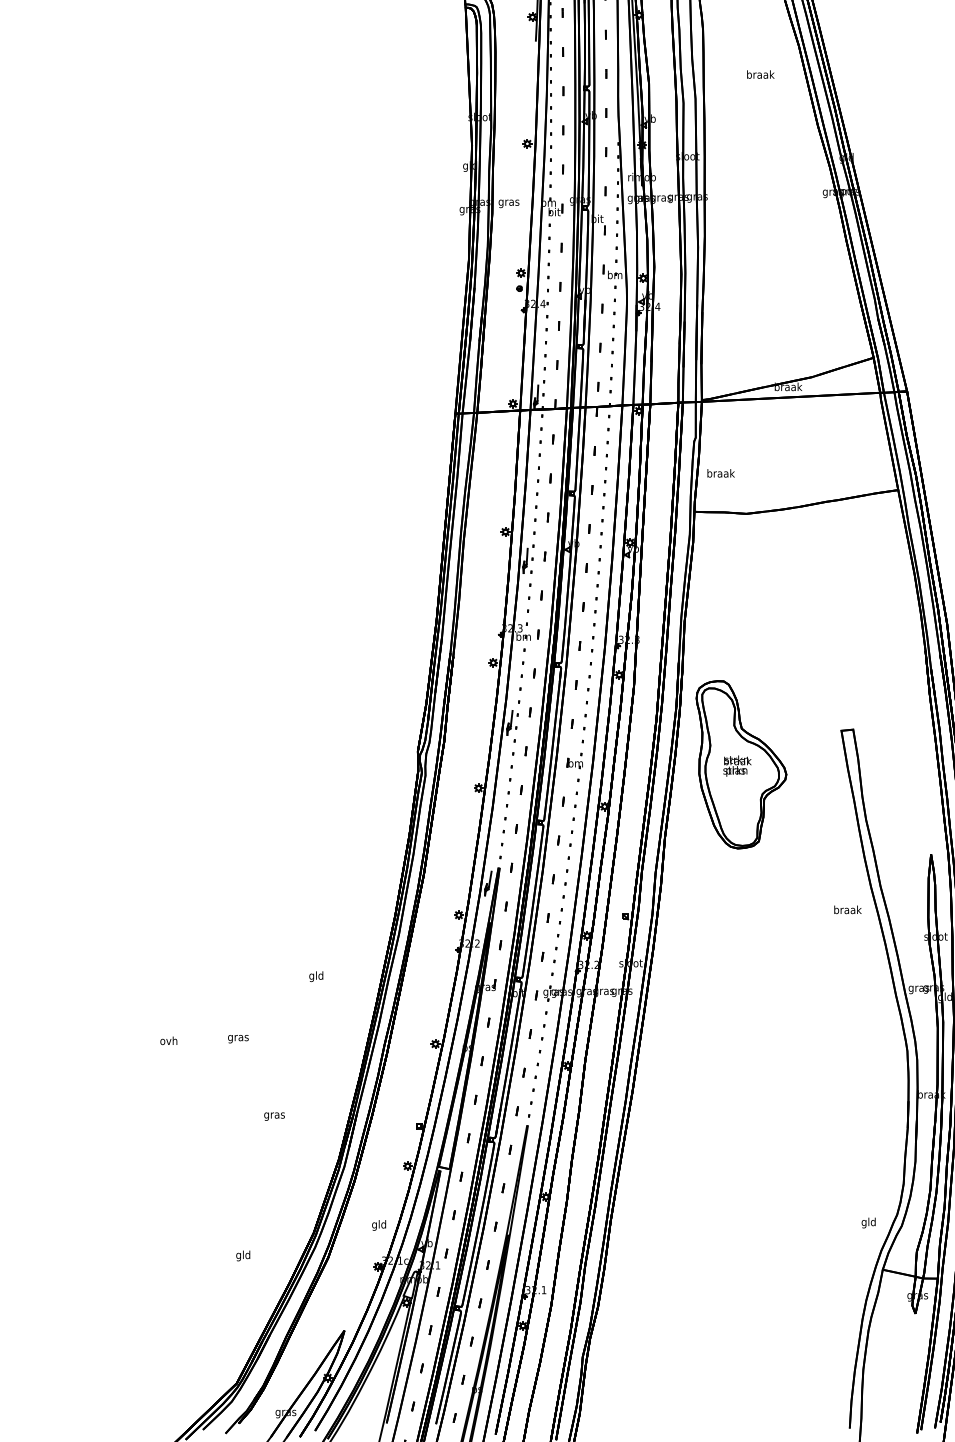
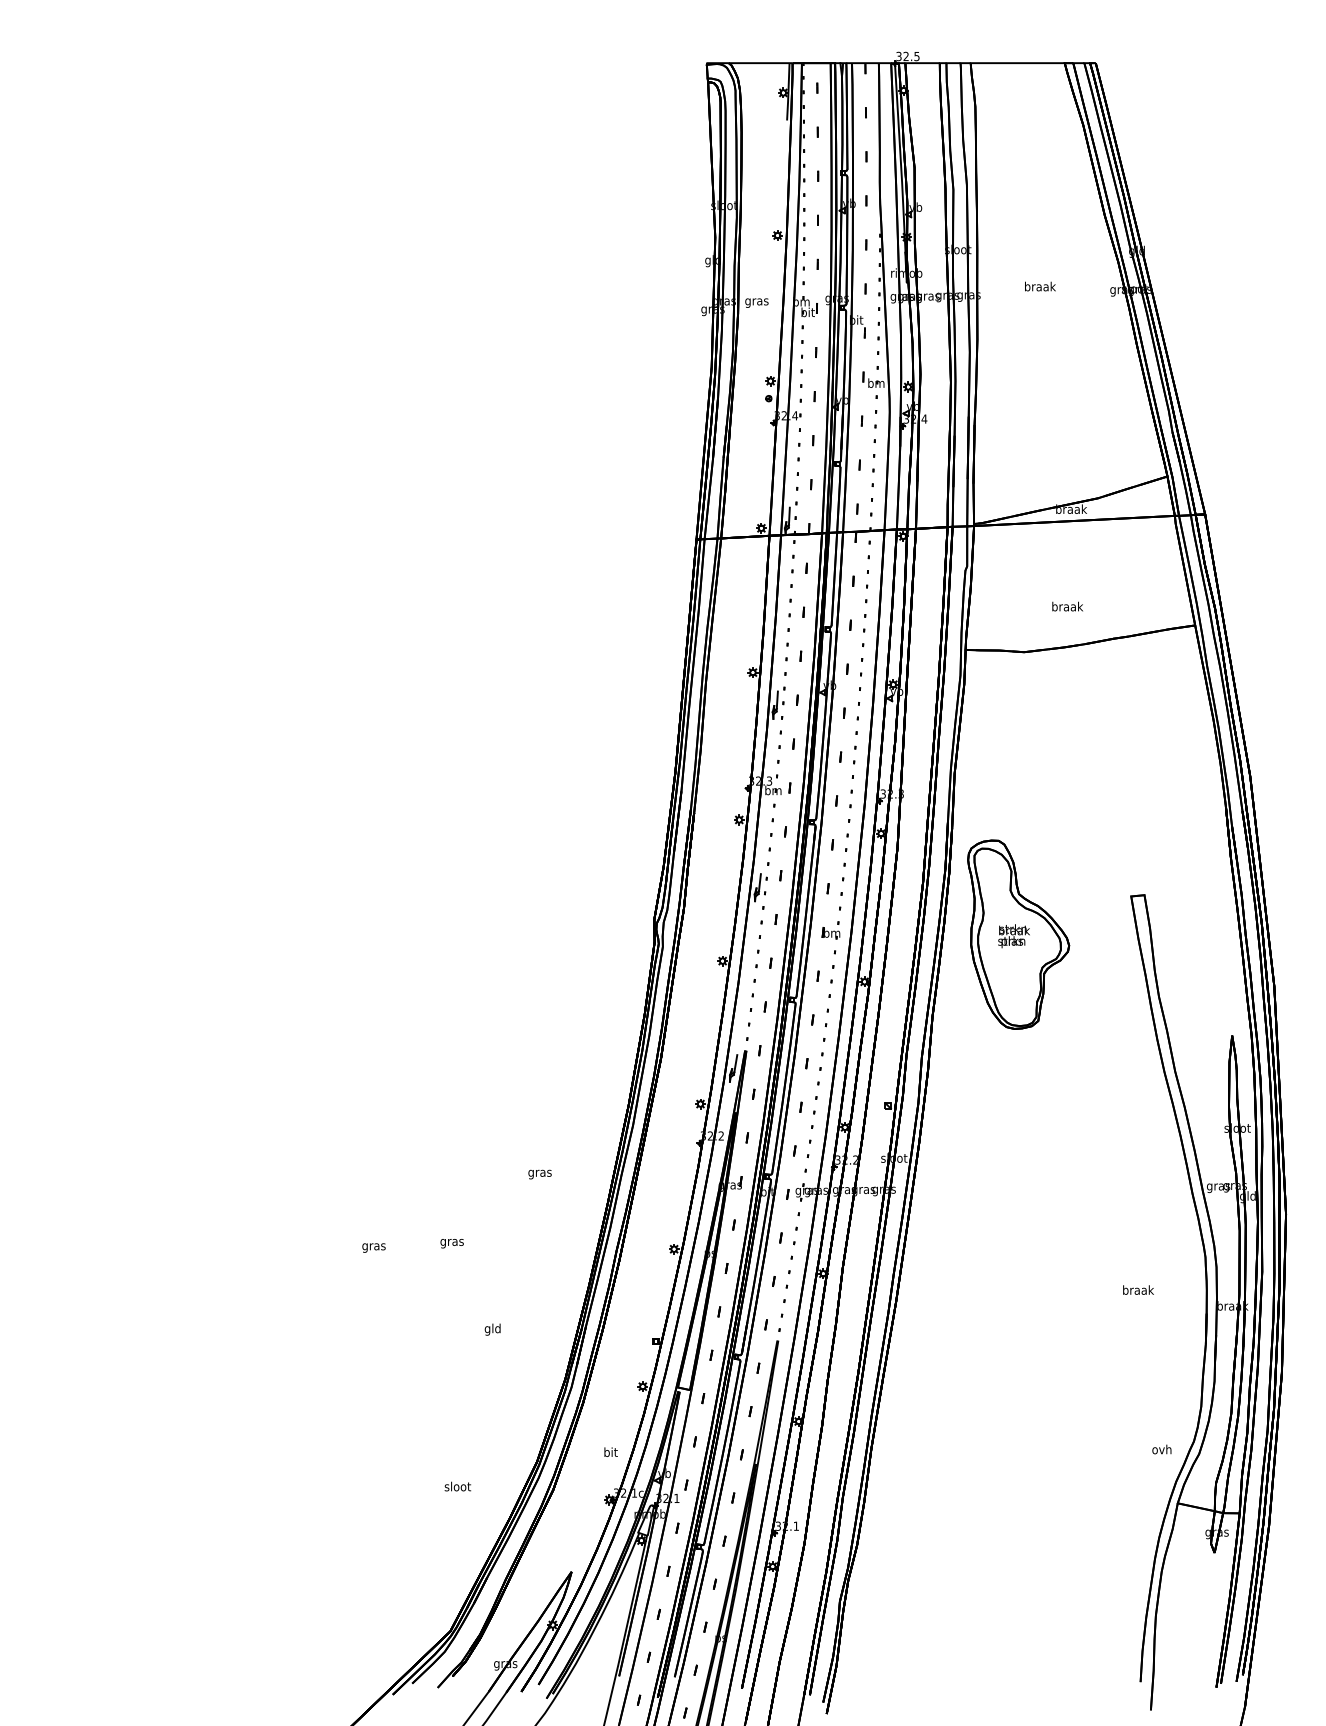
text: (760, 74) -> (1040, 286), moved
text: (720, 473) -> (1067, 606), moved
text: (847, 909) -> (1138, 1289), moved
text: (315, 976) -> (539, 1173), gld -> gras
text: (168, 1041) -> (373, 1246), ovh -> gras
text: (274, 1115) -> (492, 1329), gras -> gld
text: (868, 1222) -> (1161, 1450), gld -> ovh
text: (379, 1225) -> (610, 1453), gld -> bit
text: (243, 1255) -> (457, 1487), gld -> sloot

